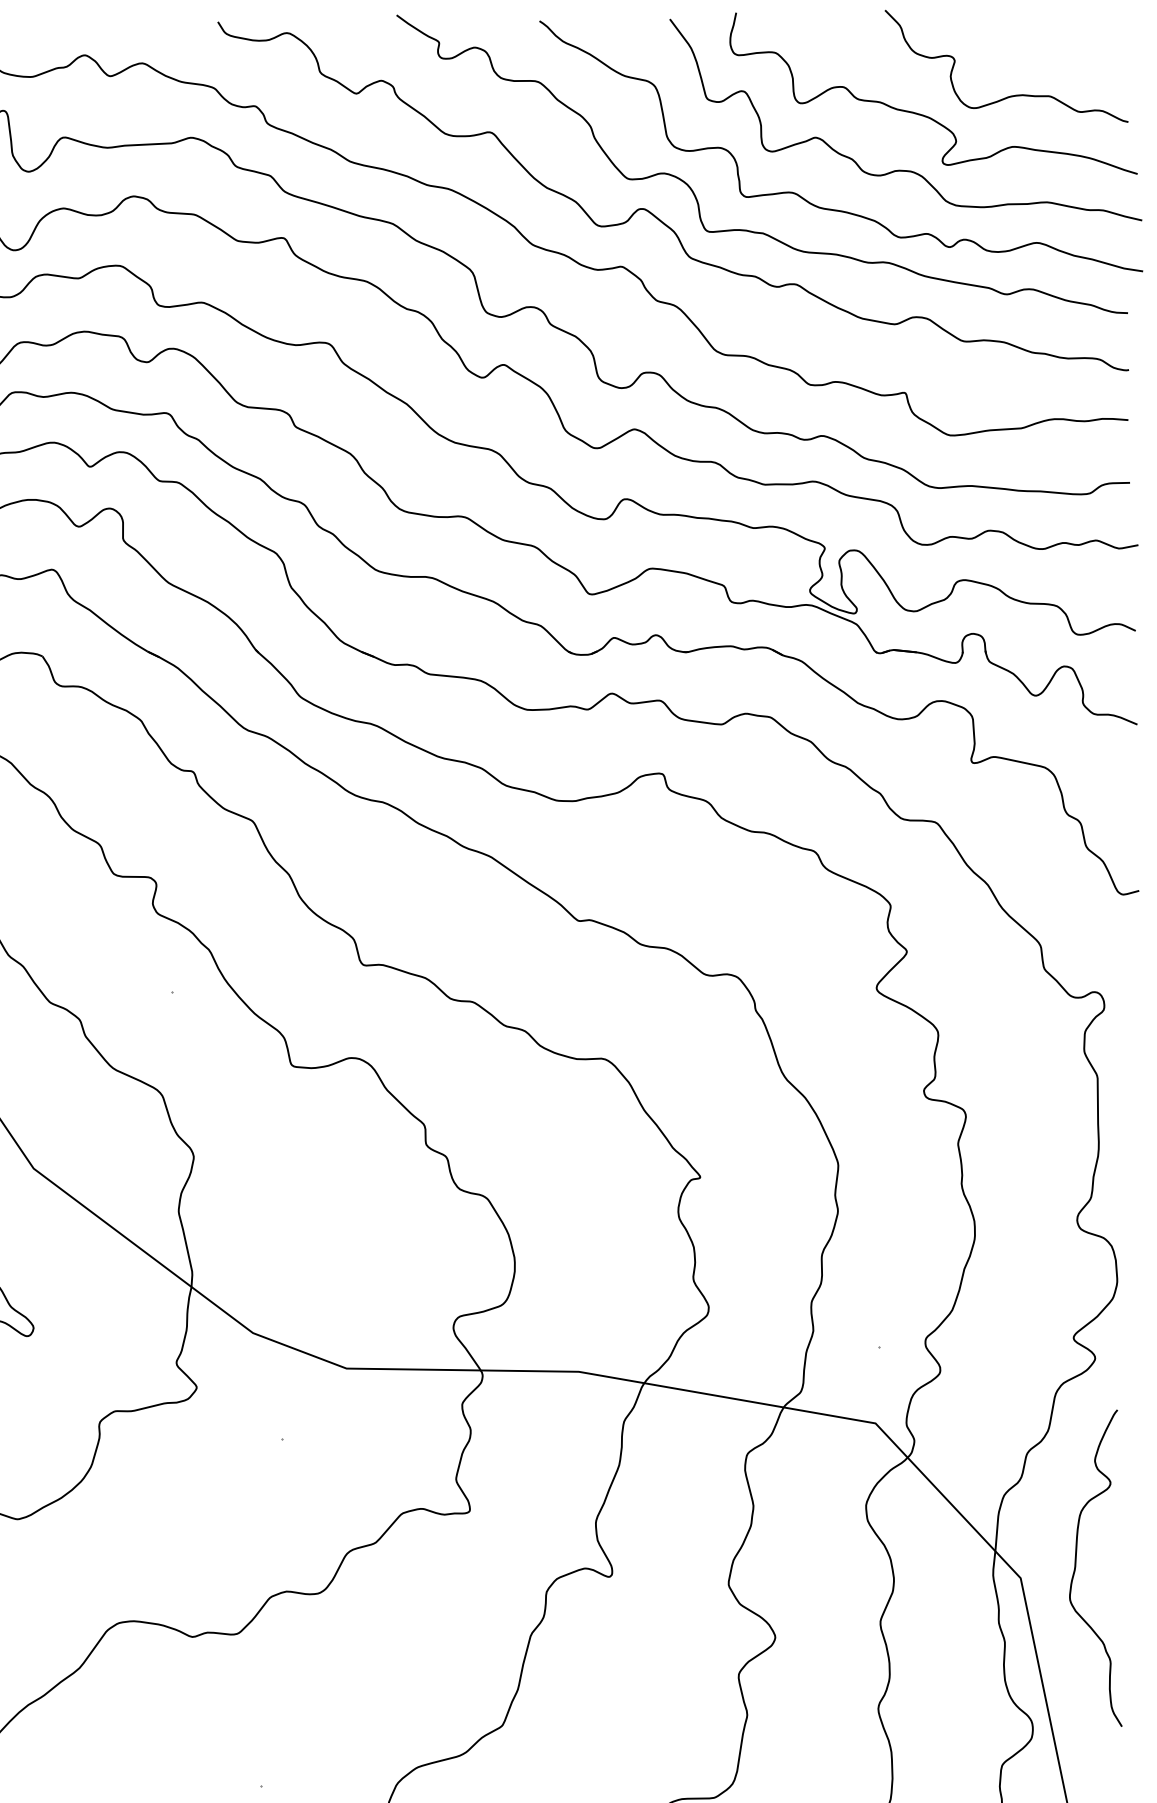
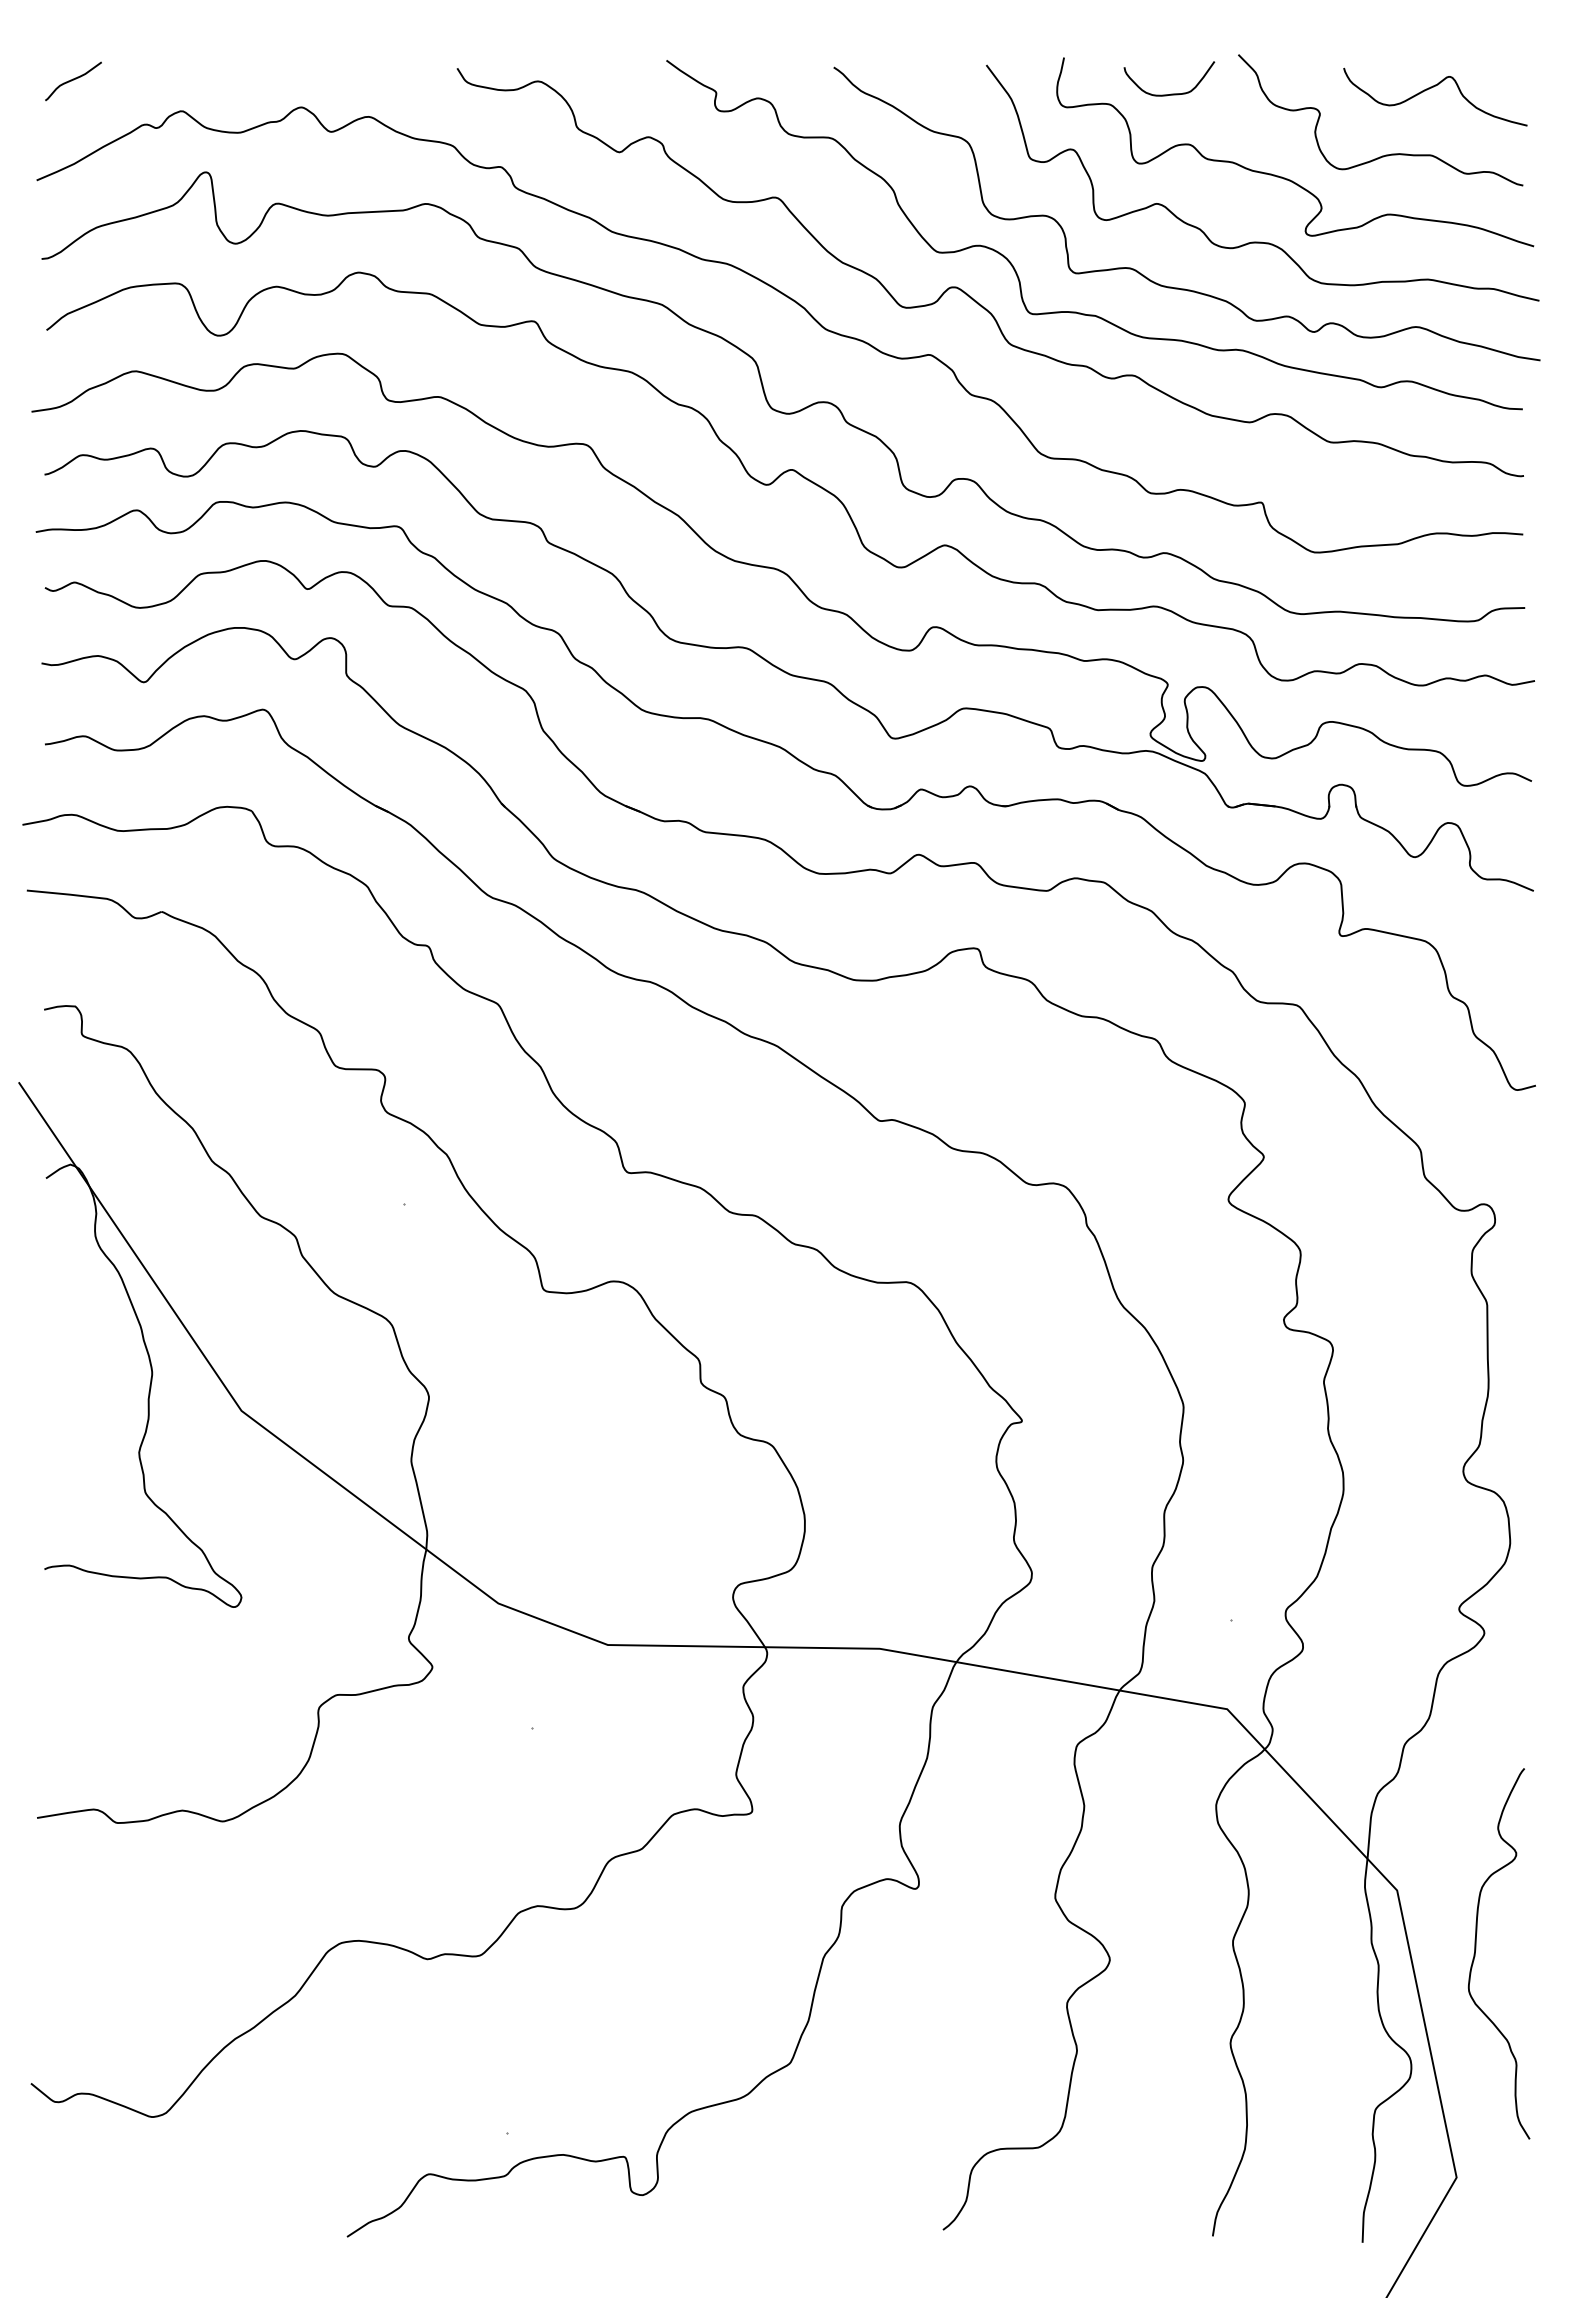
curve: (1050, 39) -> (1431, 88), added
curve: (827, 43) -> (1170, 93), added
curve: (1076, 1564) -> (1476, 1949), moved

